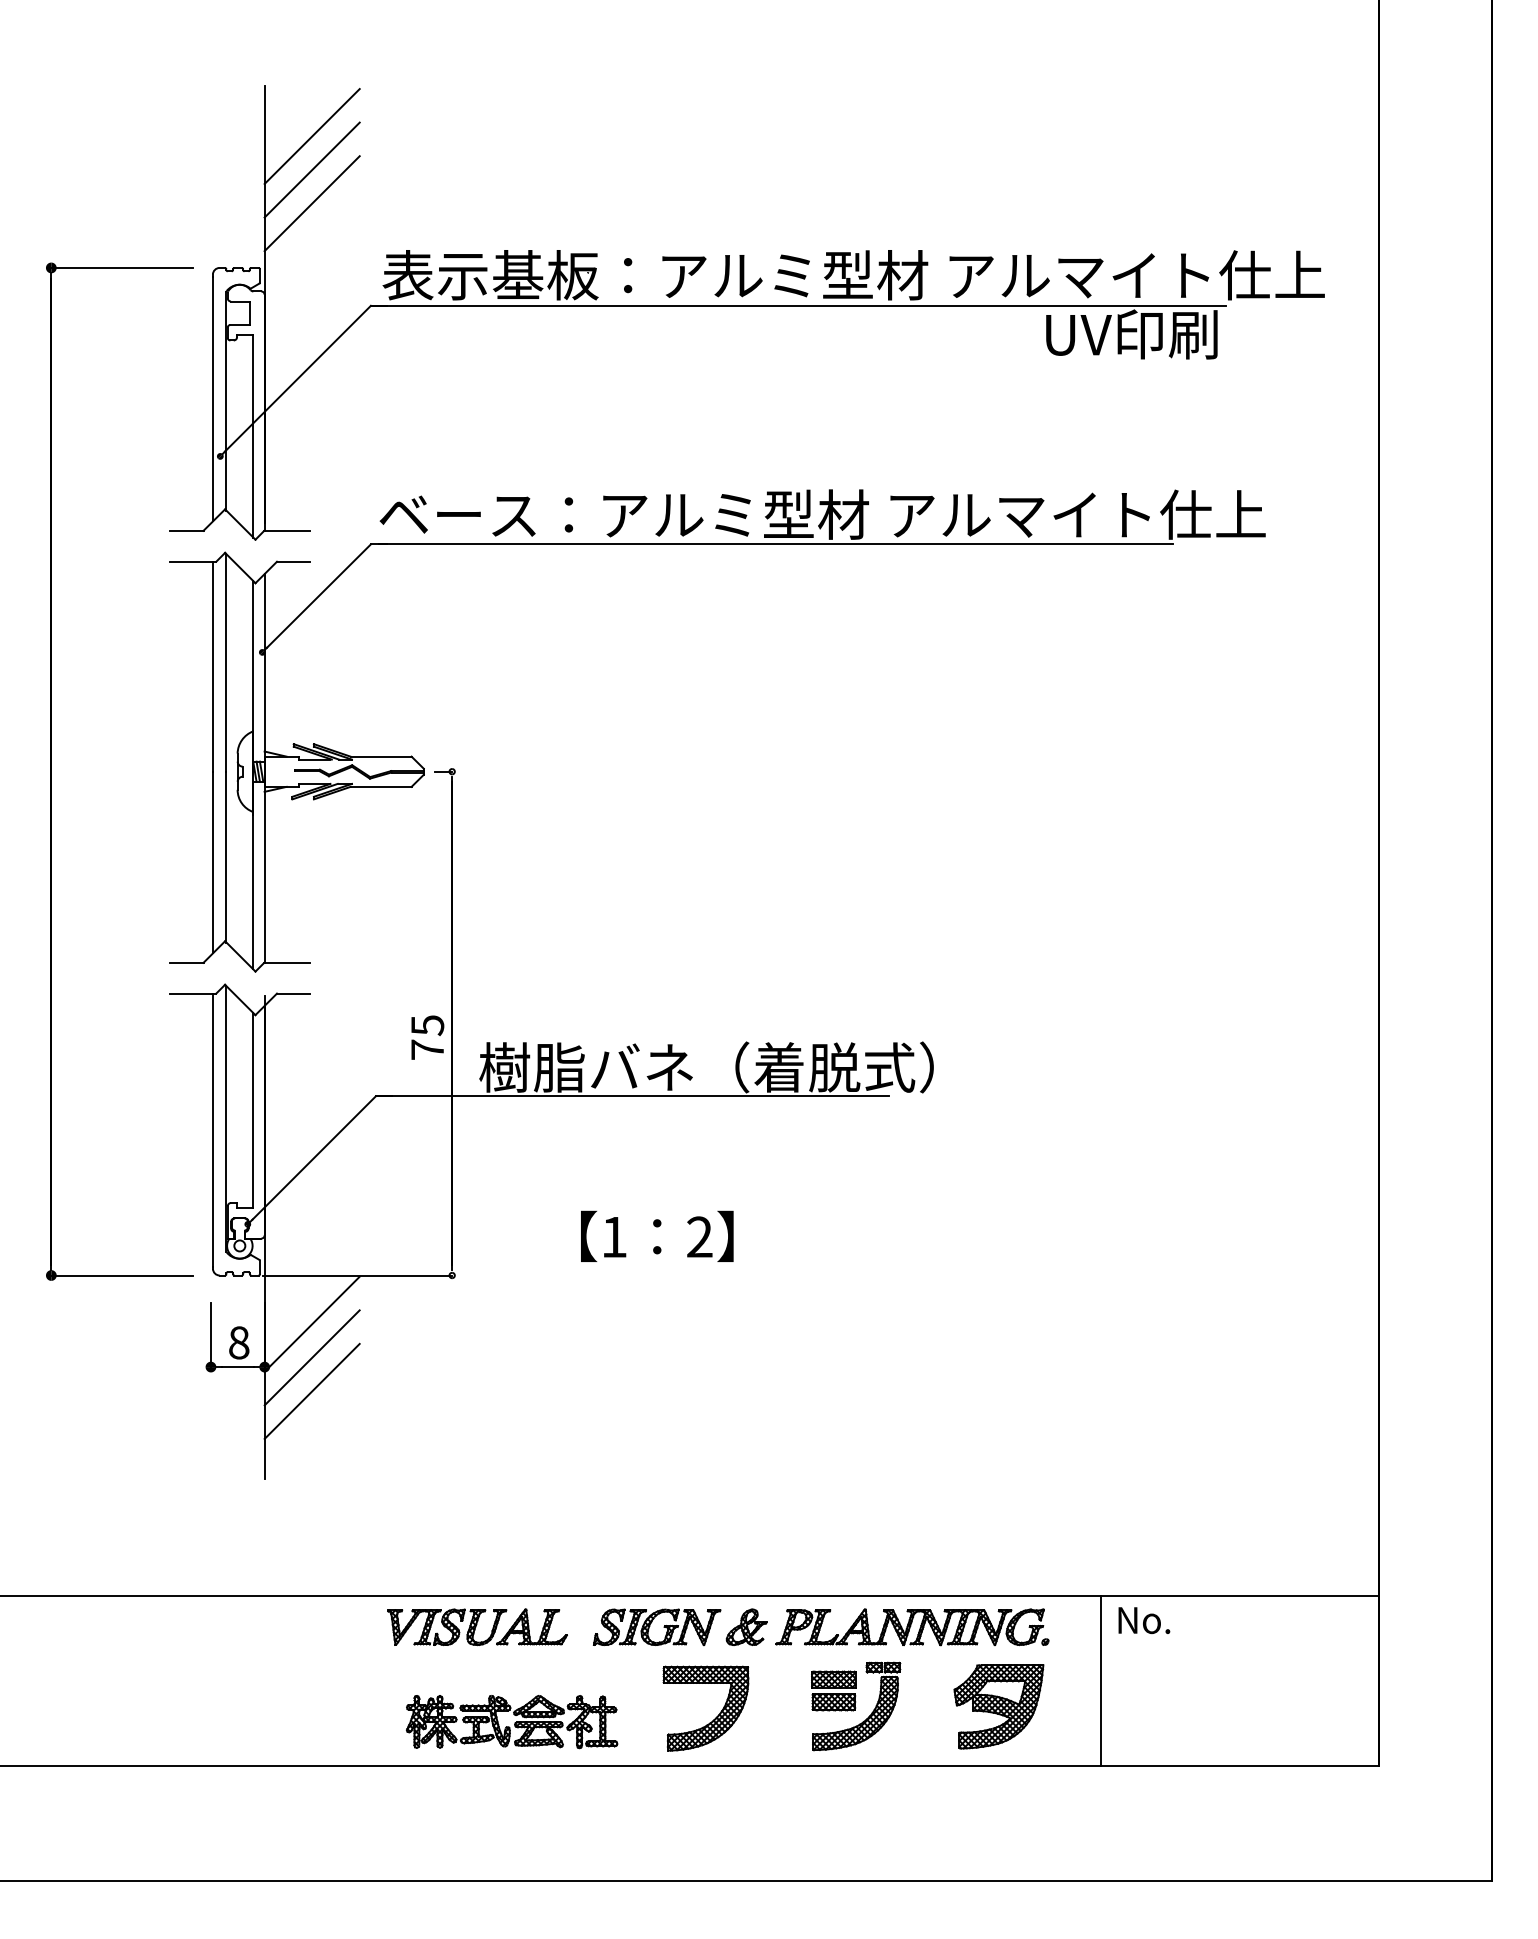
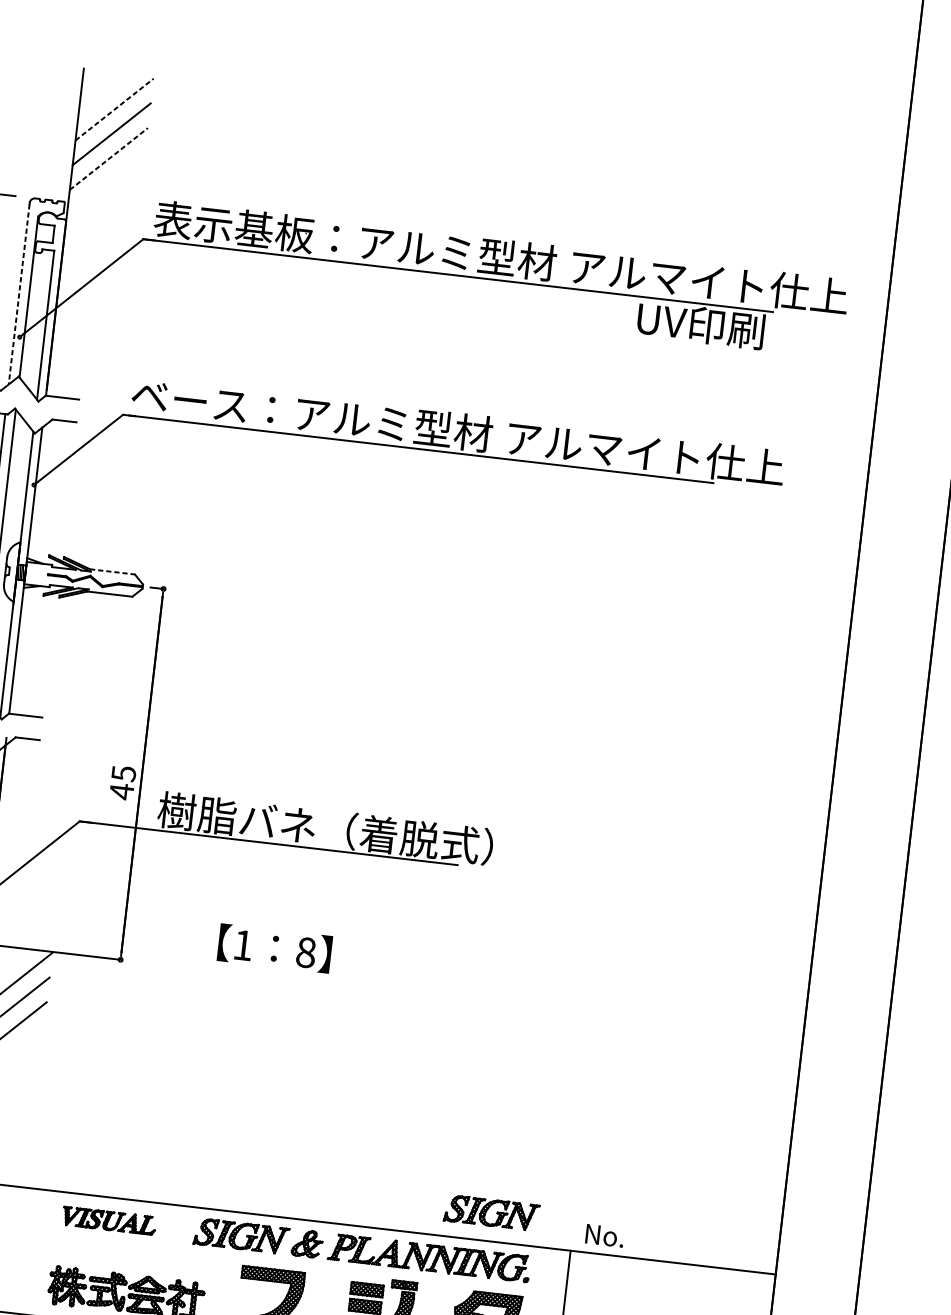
line: (312, 136) -> (114, 109), solid -> dashed
line: (312, 203) -> (109, 158), solid -> dashed
line: (212, 399) -> (18, 294), solid -> dashed
line: (381, 756) -> (112, 571), solid -> dashed
text: (427, 1050) -> (121, 792), 75 -> 45
text: (699, 1236) -> (305, 952), 2 -> 8
part: (982, 1556) -> (487, 1211), added
text: (1144, 1620) -> (605, 1235), moved
part: (477, 1627) -> (109, 1221), size x0.7

